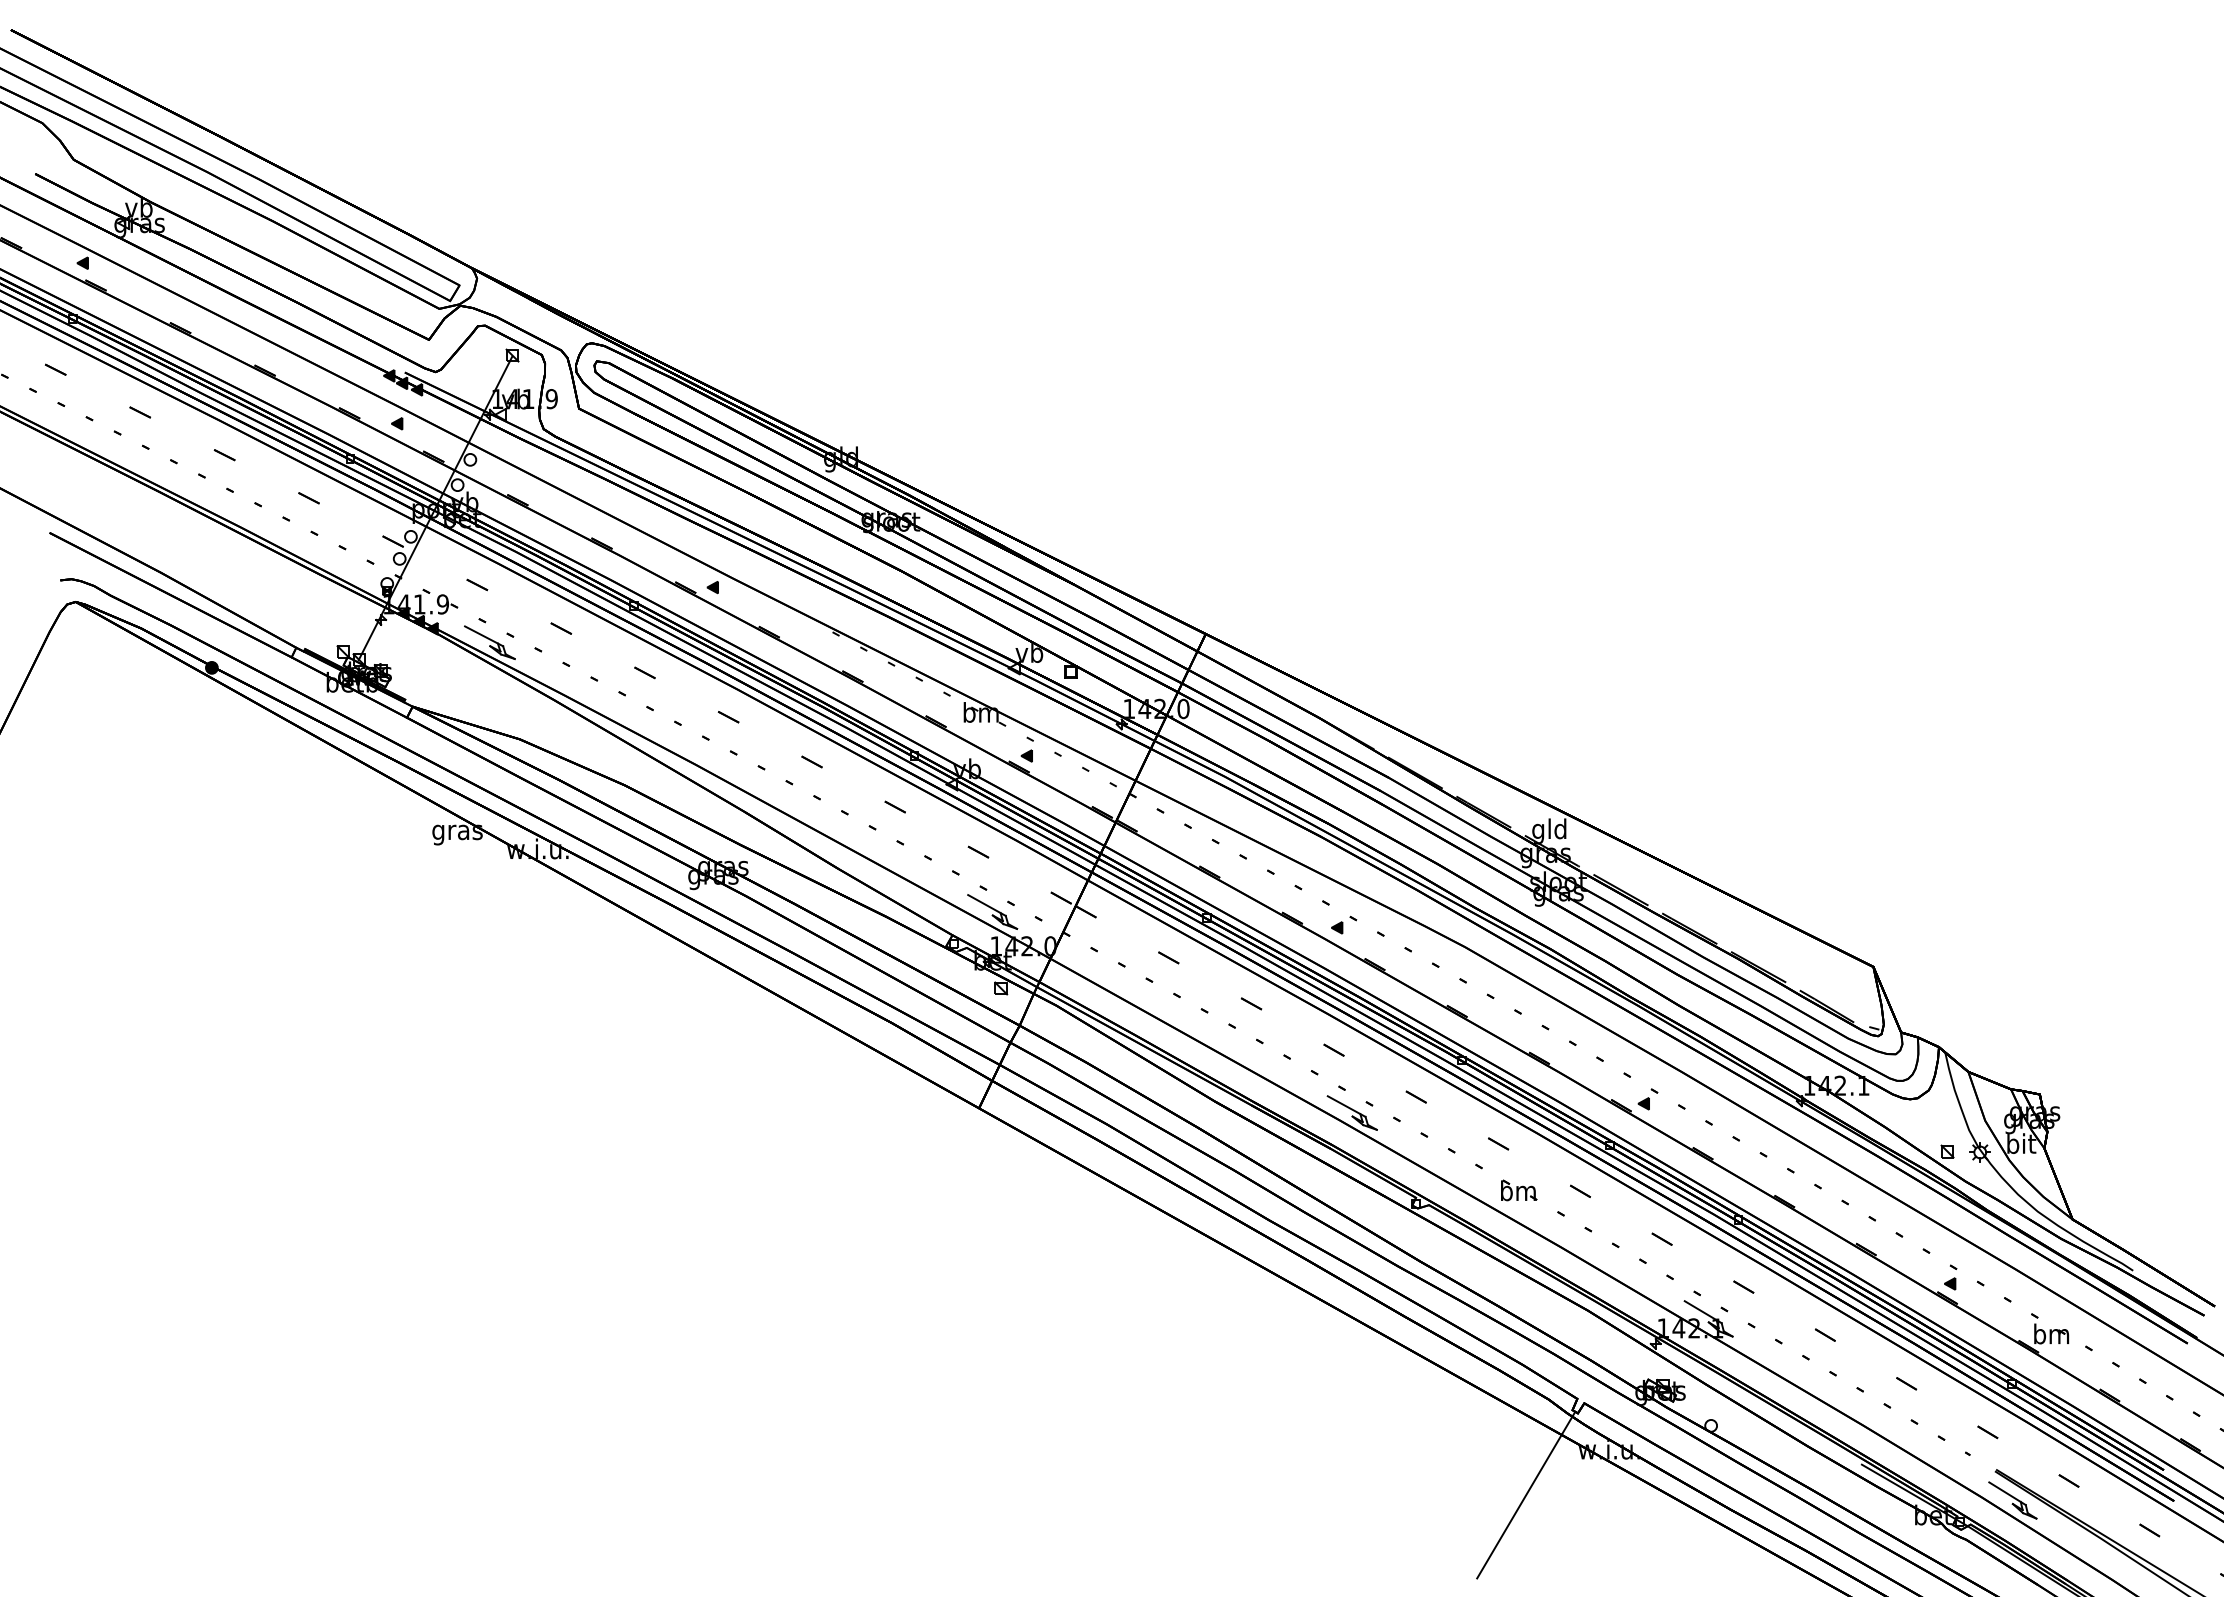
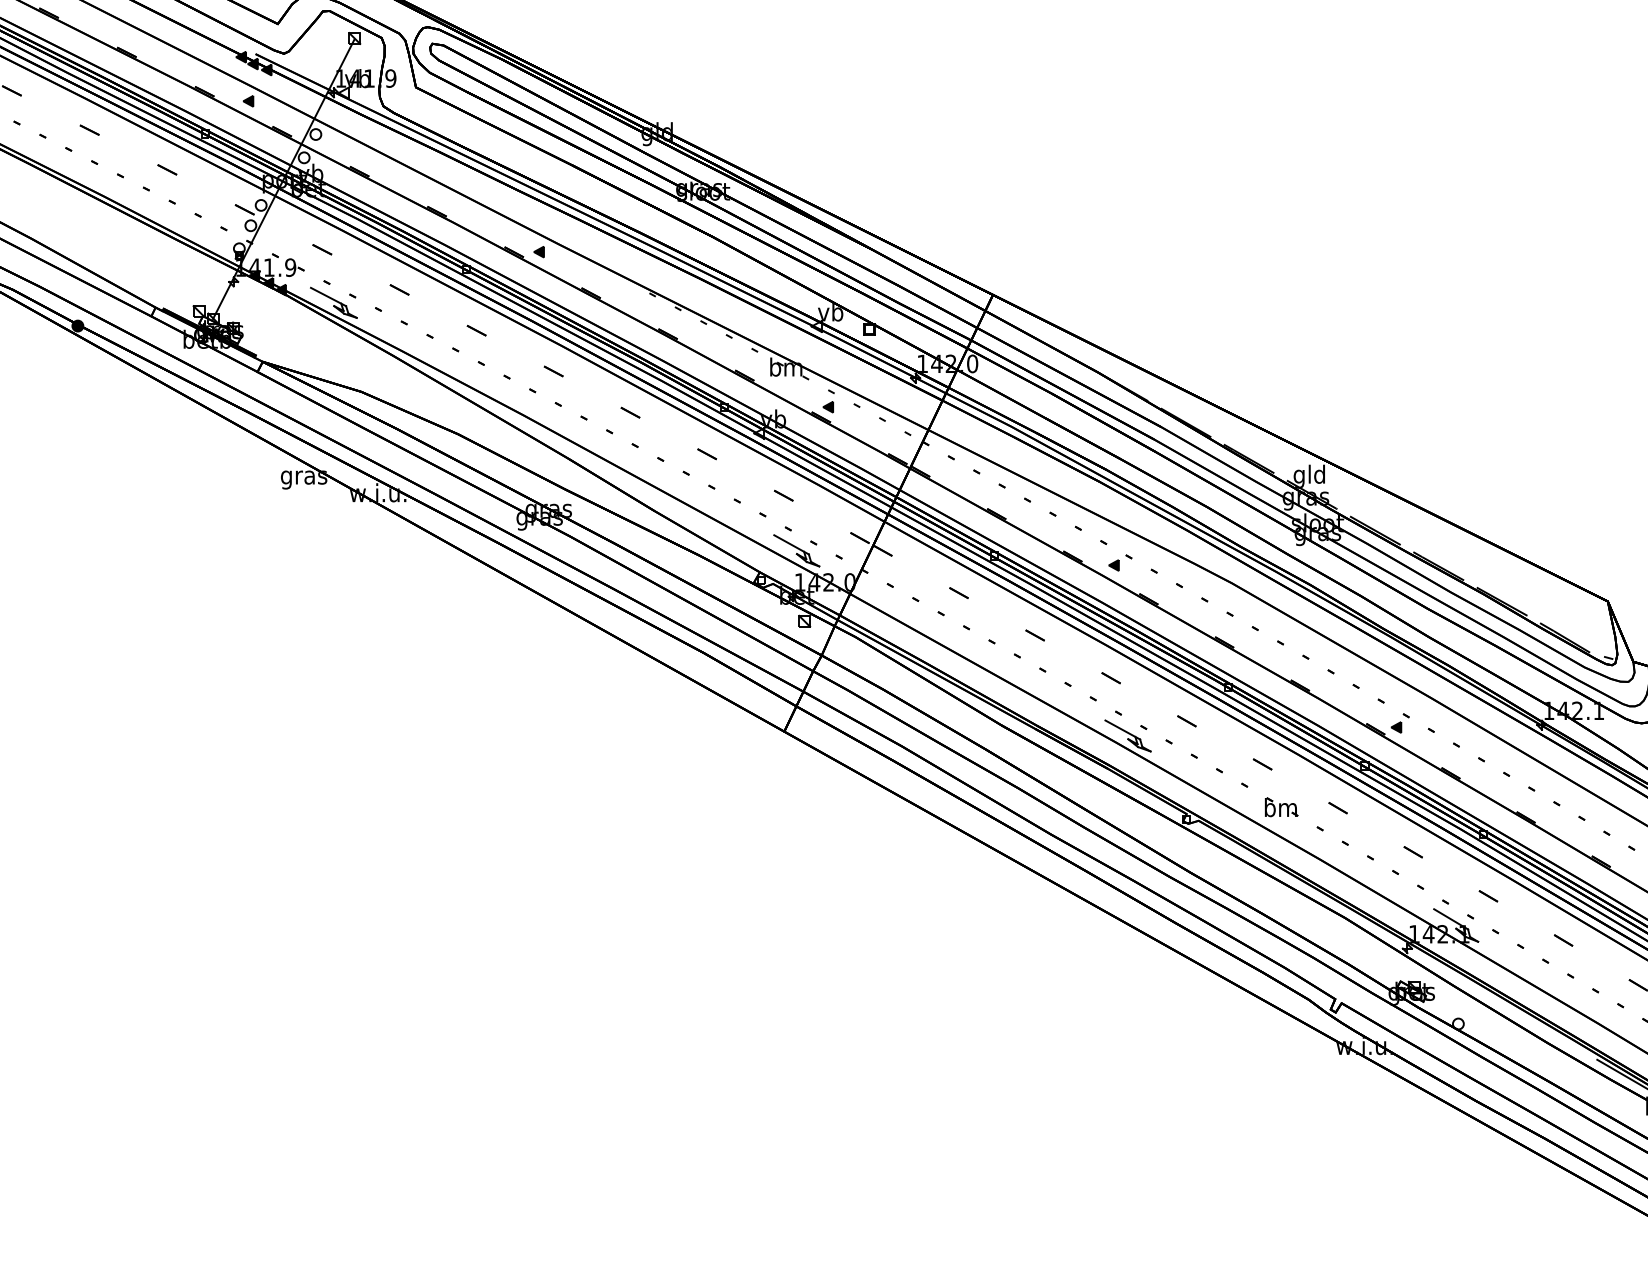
line: (1526, 1495) -> (1288, 1088), removed

